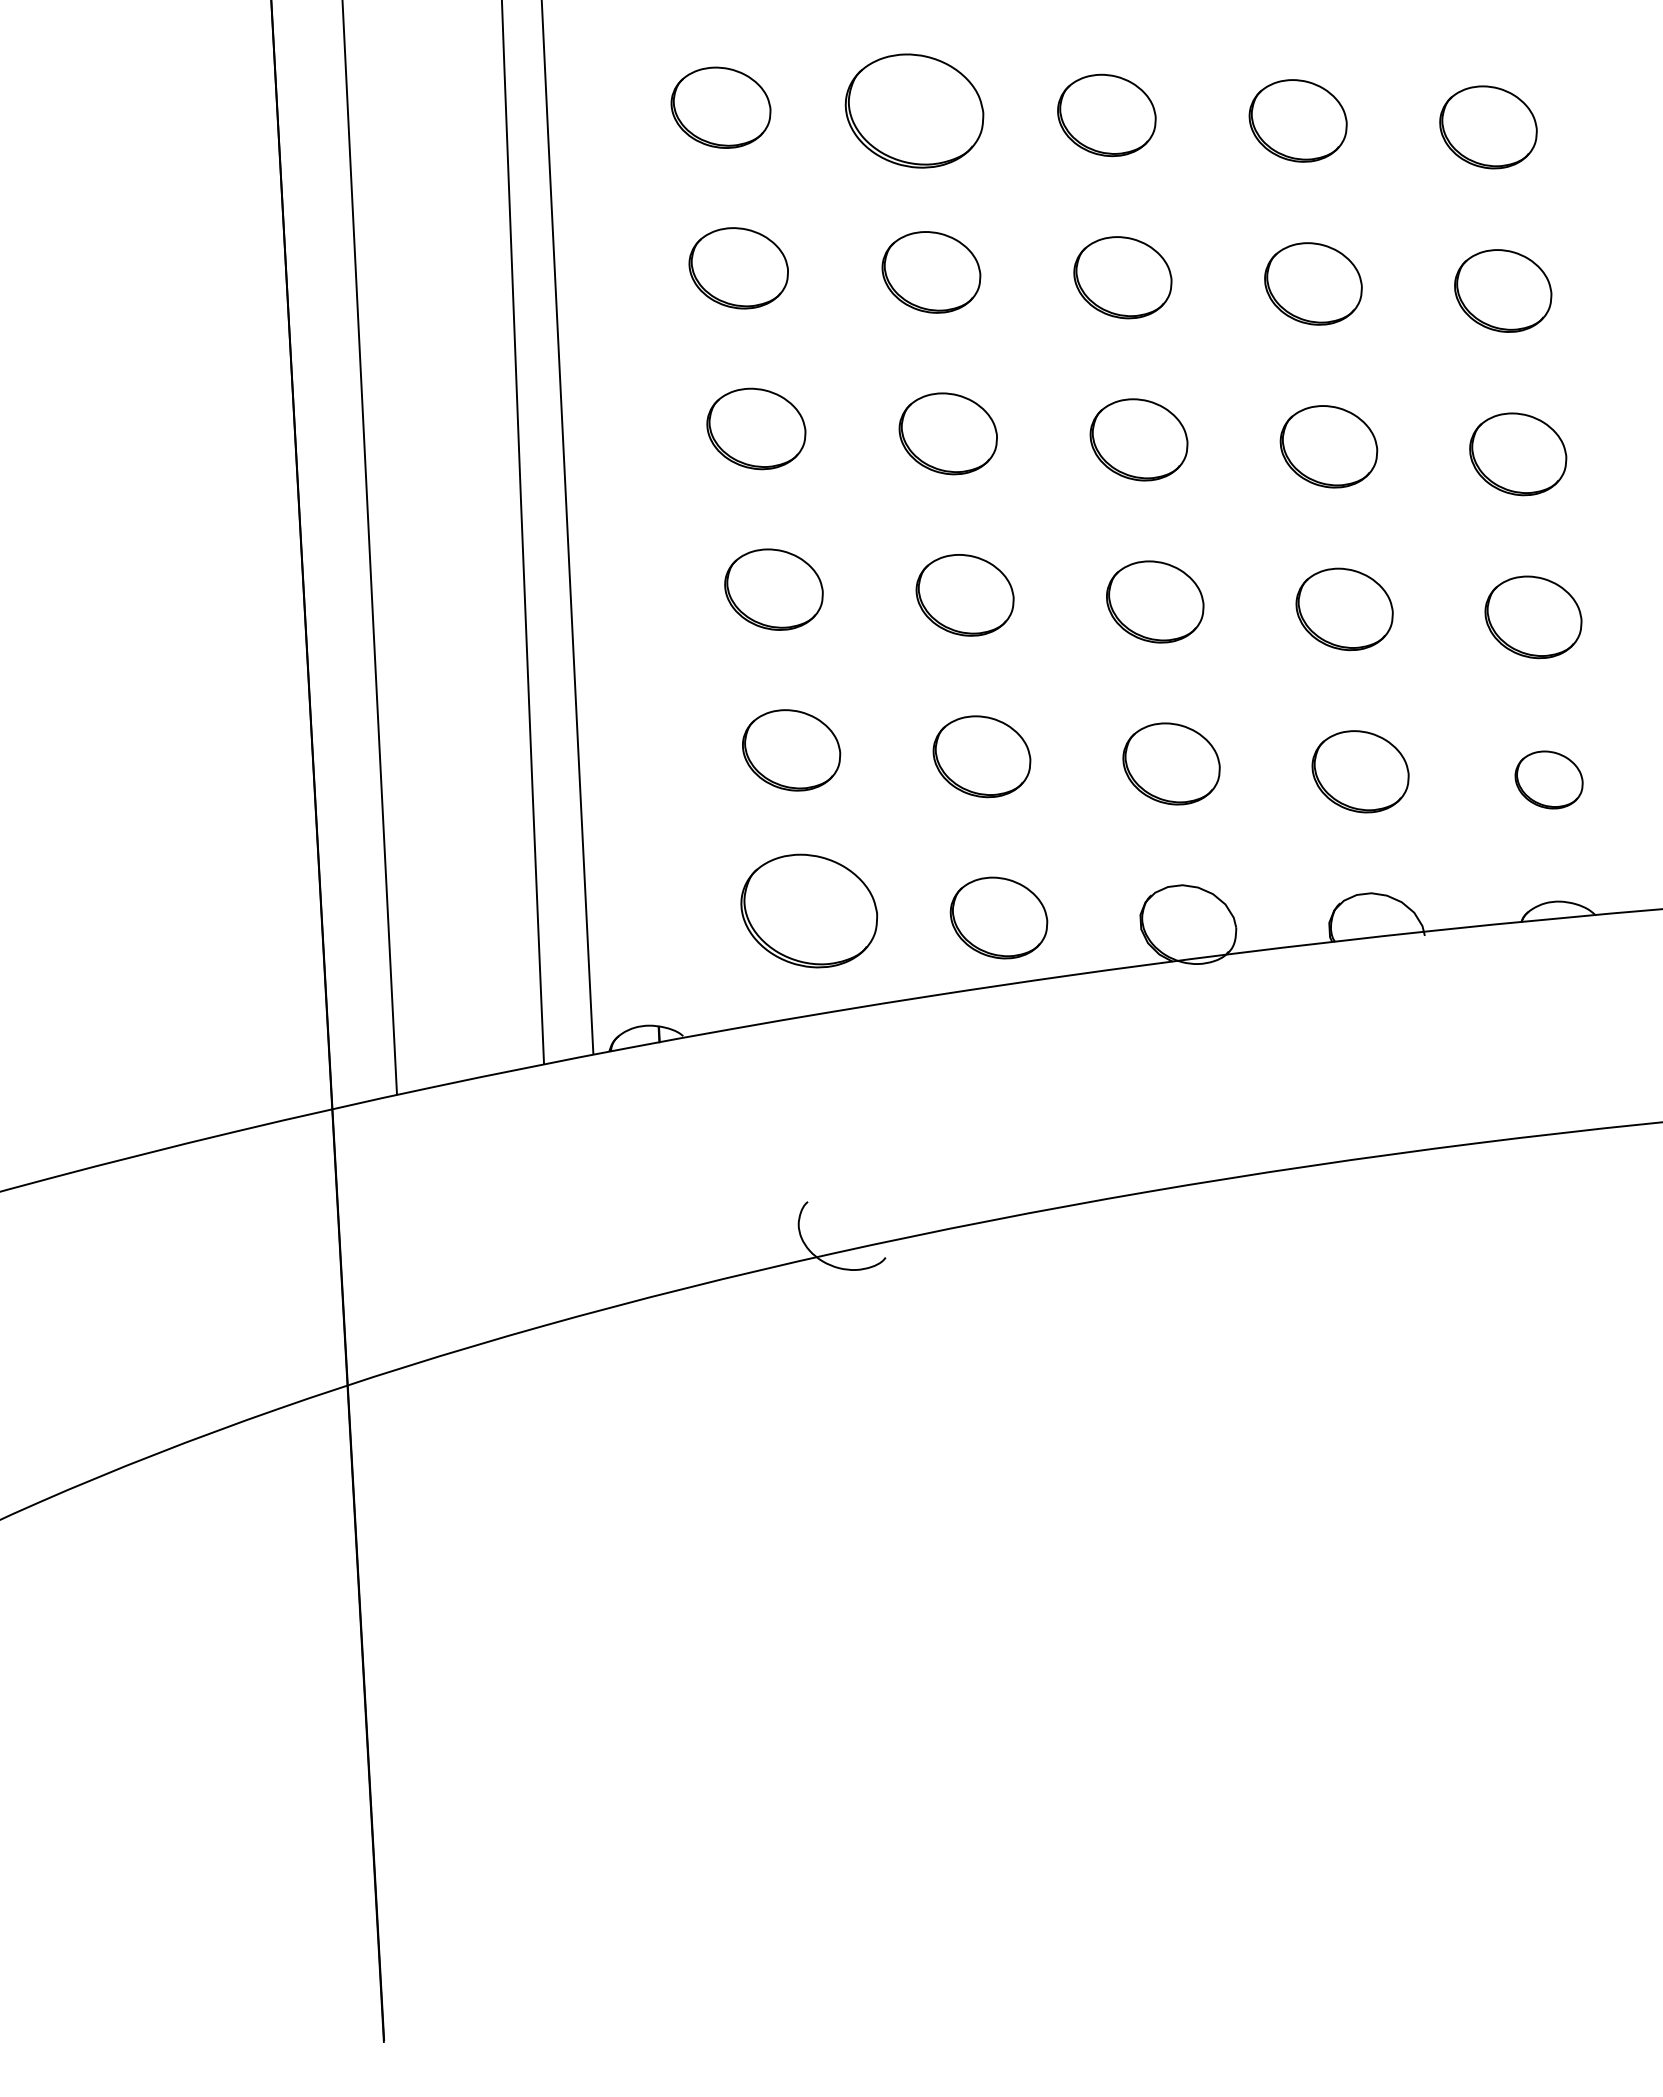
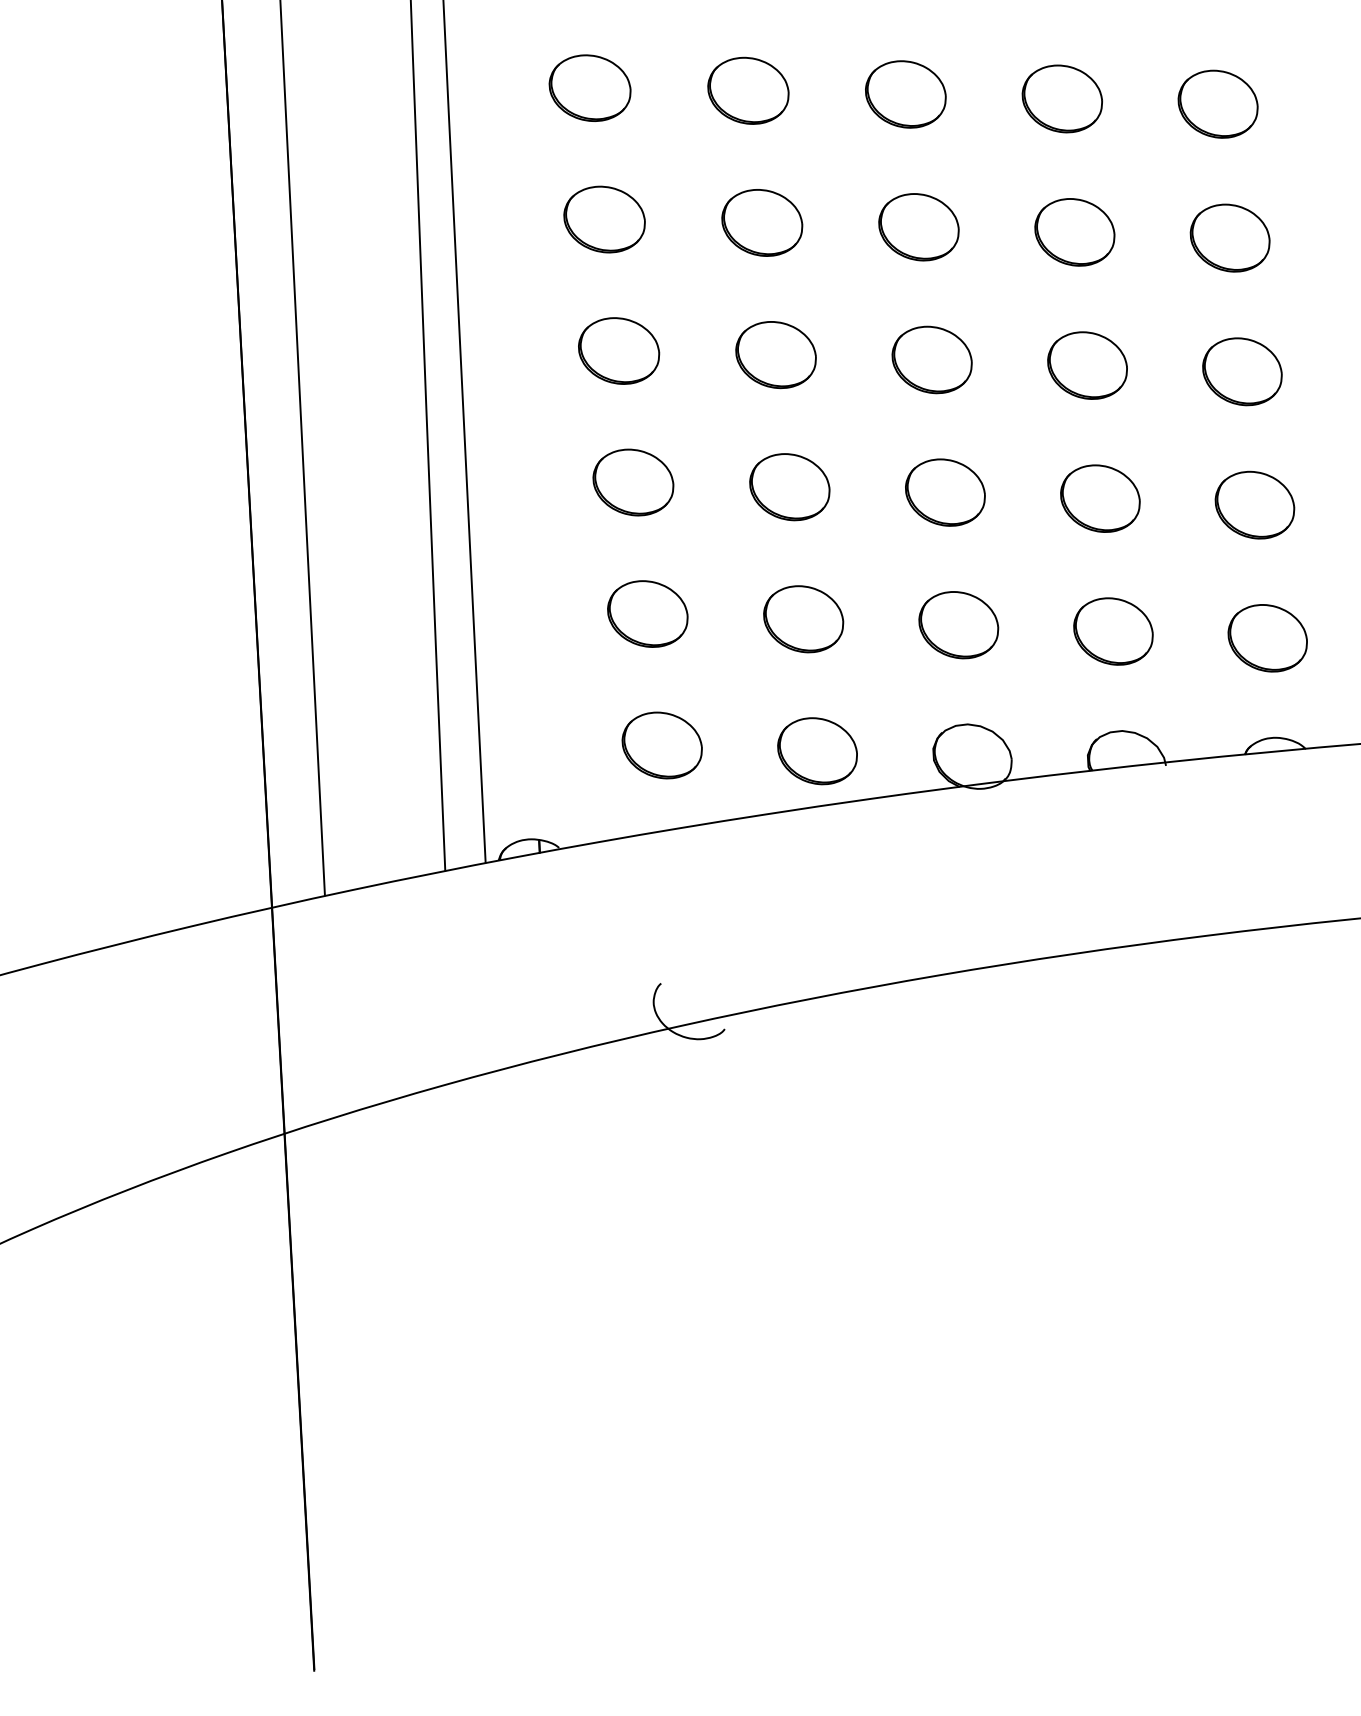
part: (914, 110) -> (748, 90), size x0.71
part: (1548, 779) -> (1267, 637), size x1.43
part: (808, 910) -> (661, 745), size x0.71

